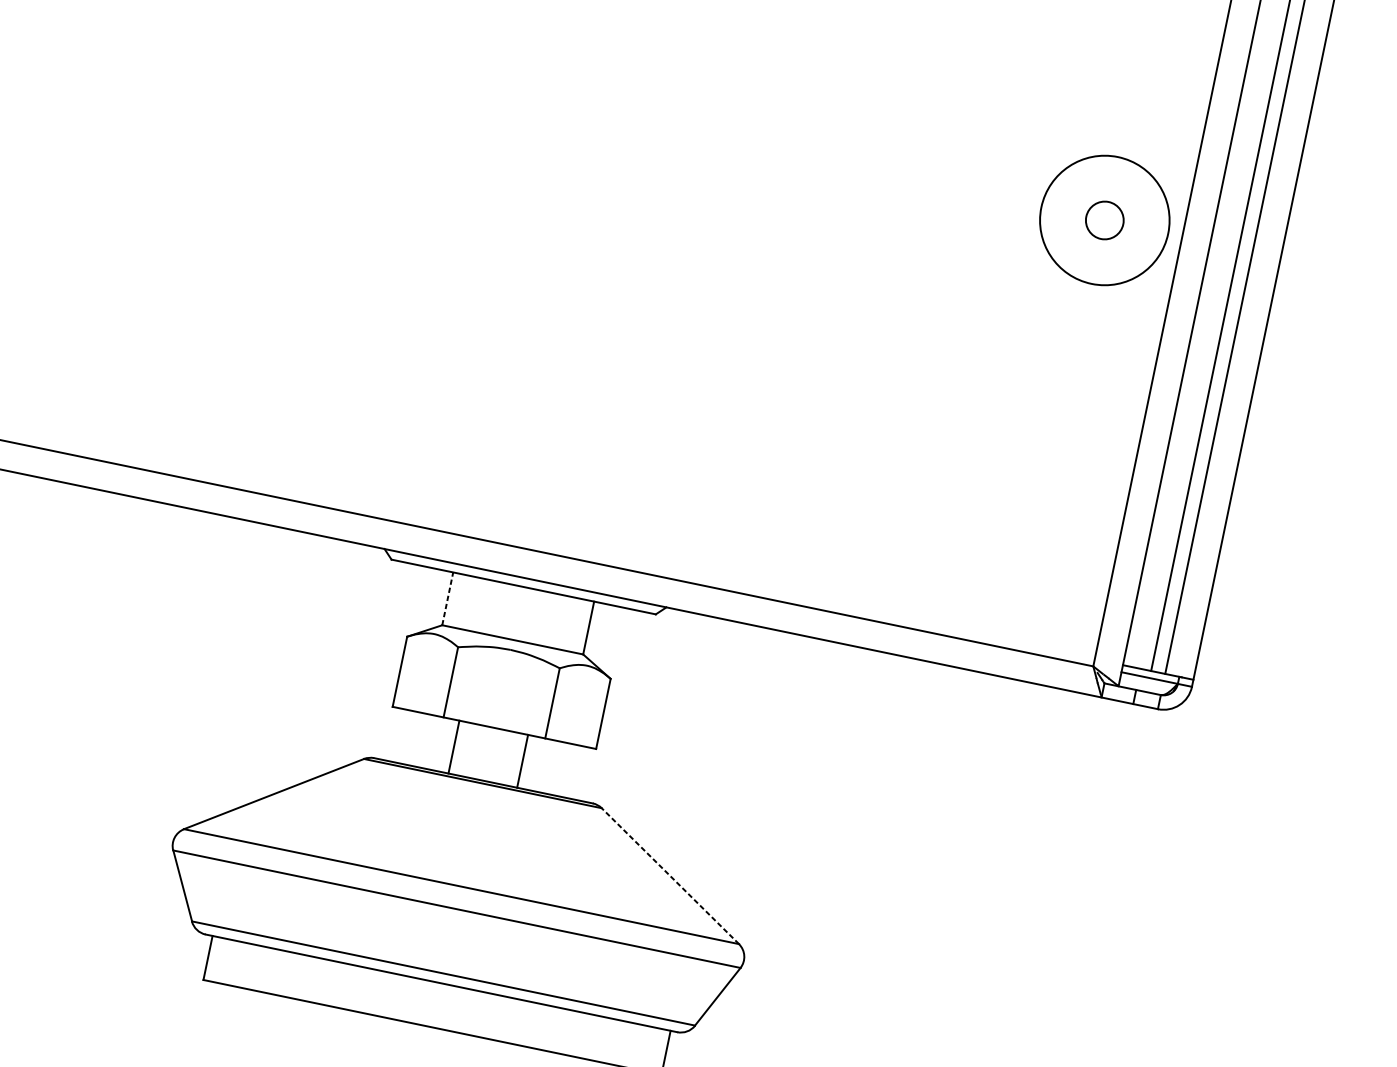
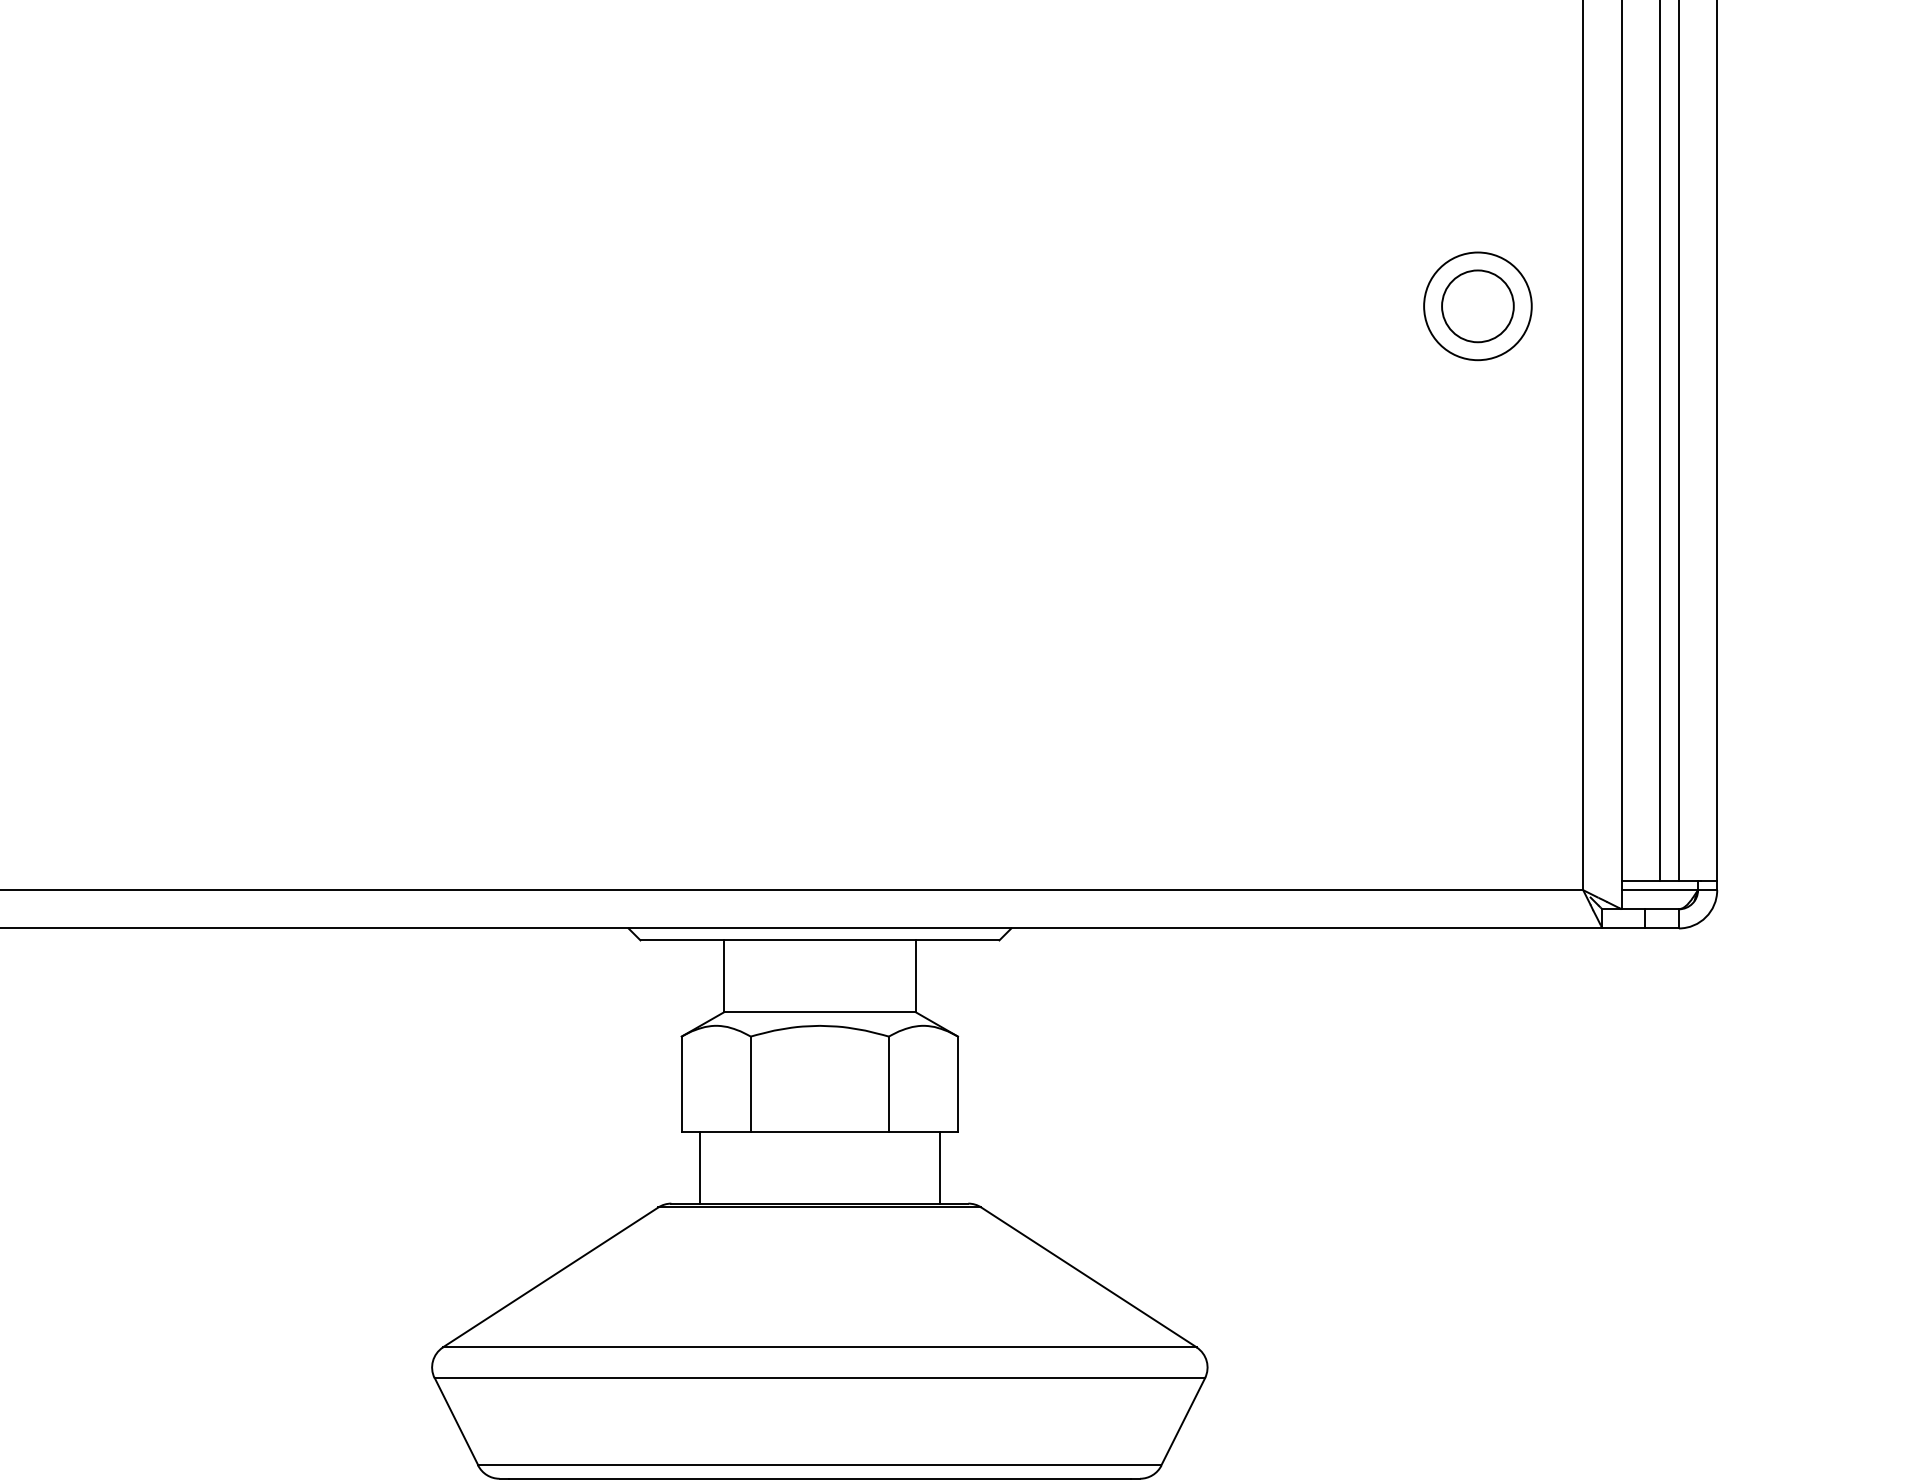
circle: (1104, 220) -> (1477, 306), size x0.62
circle: (1104, 220) -> (1477, 306), size x1.43
line: (447, 599) -> (724, 976), dashed -> solid
line: (454, 746) -> (700, 1167), moved
line: (522, 761) -> (939, 1167), moved
line: (670, 876) -> (1089, 1277), dashed -> solid

